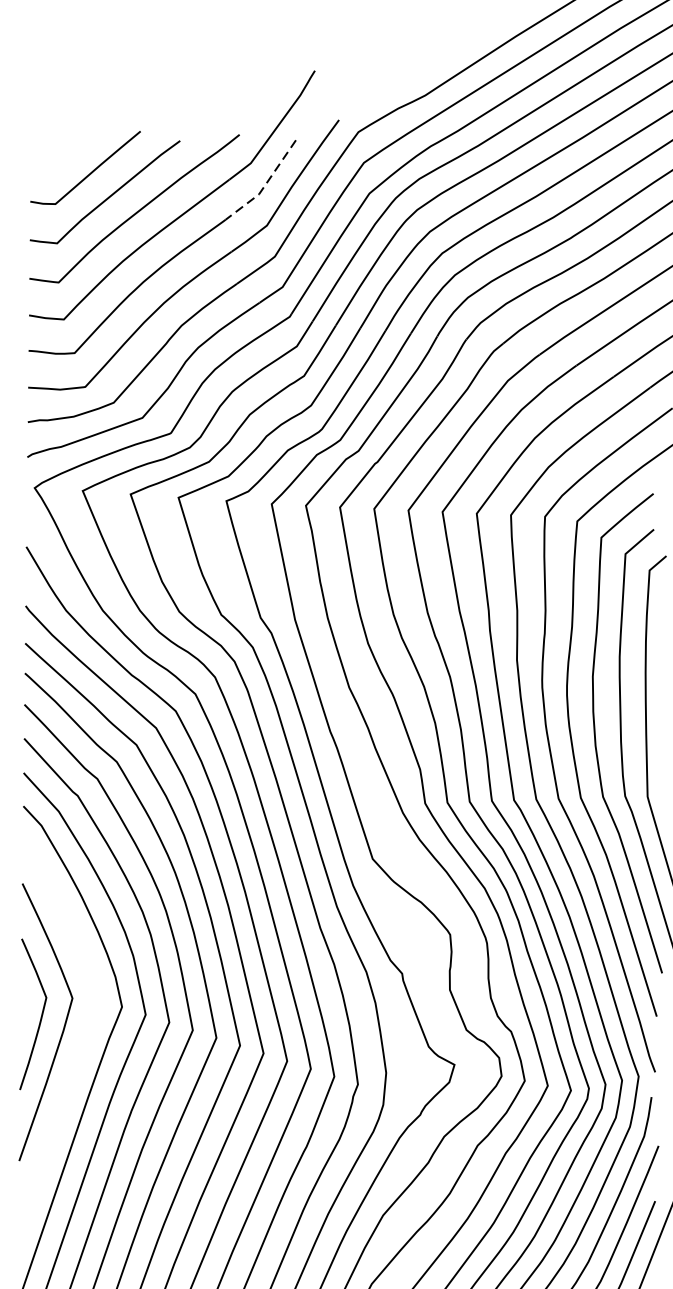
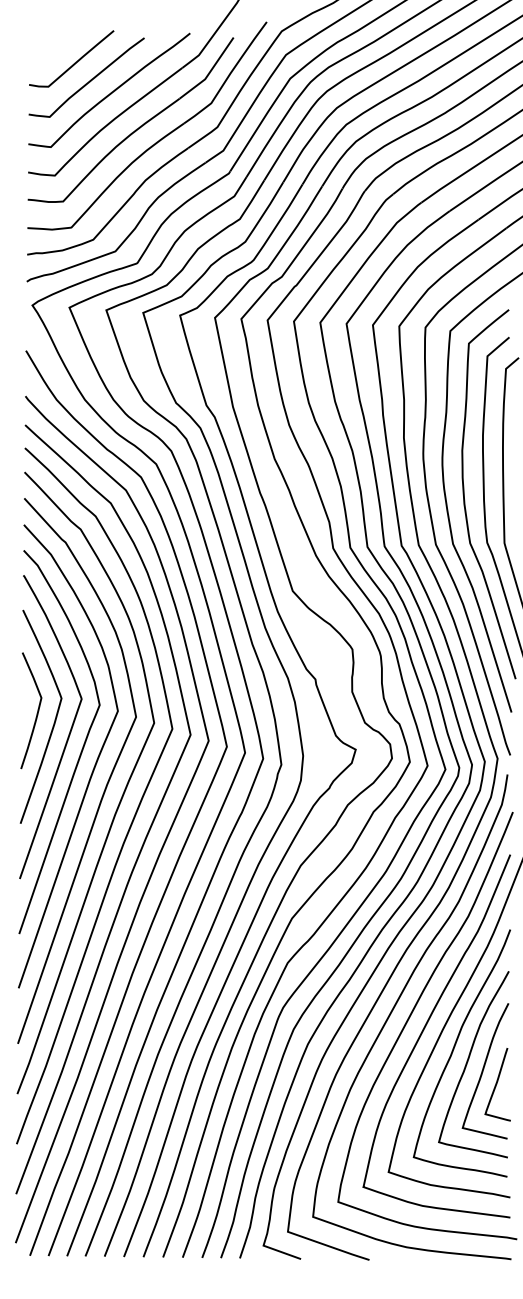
line: (264, 185) -> (209, 72), dashed -> solid
curve: (81, 1045) -> (68, 734), added

